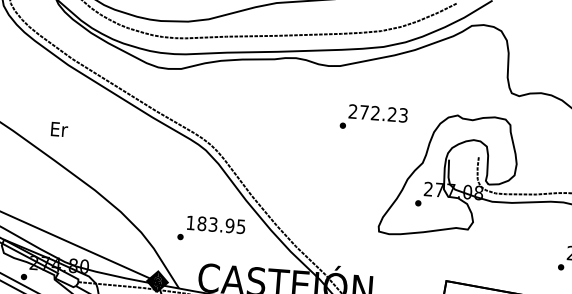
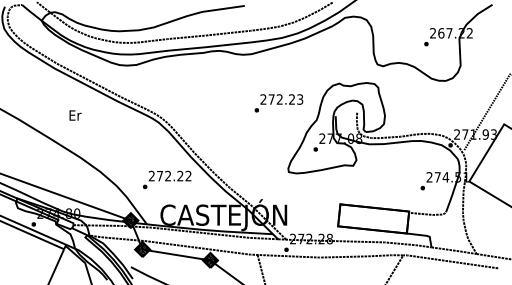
text: (373, 118) -> (278, 103), moved
text: (59, 129) -> (75, 115), moved
text: (215, 223) -> (169, 175), 183.95 -> 272.22

